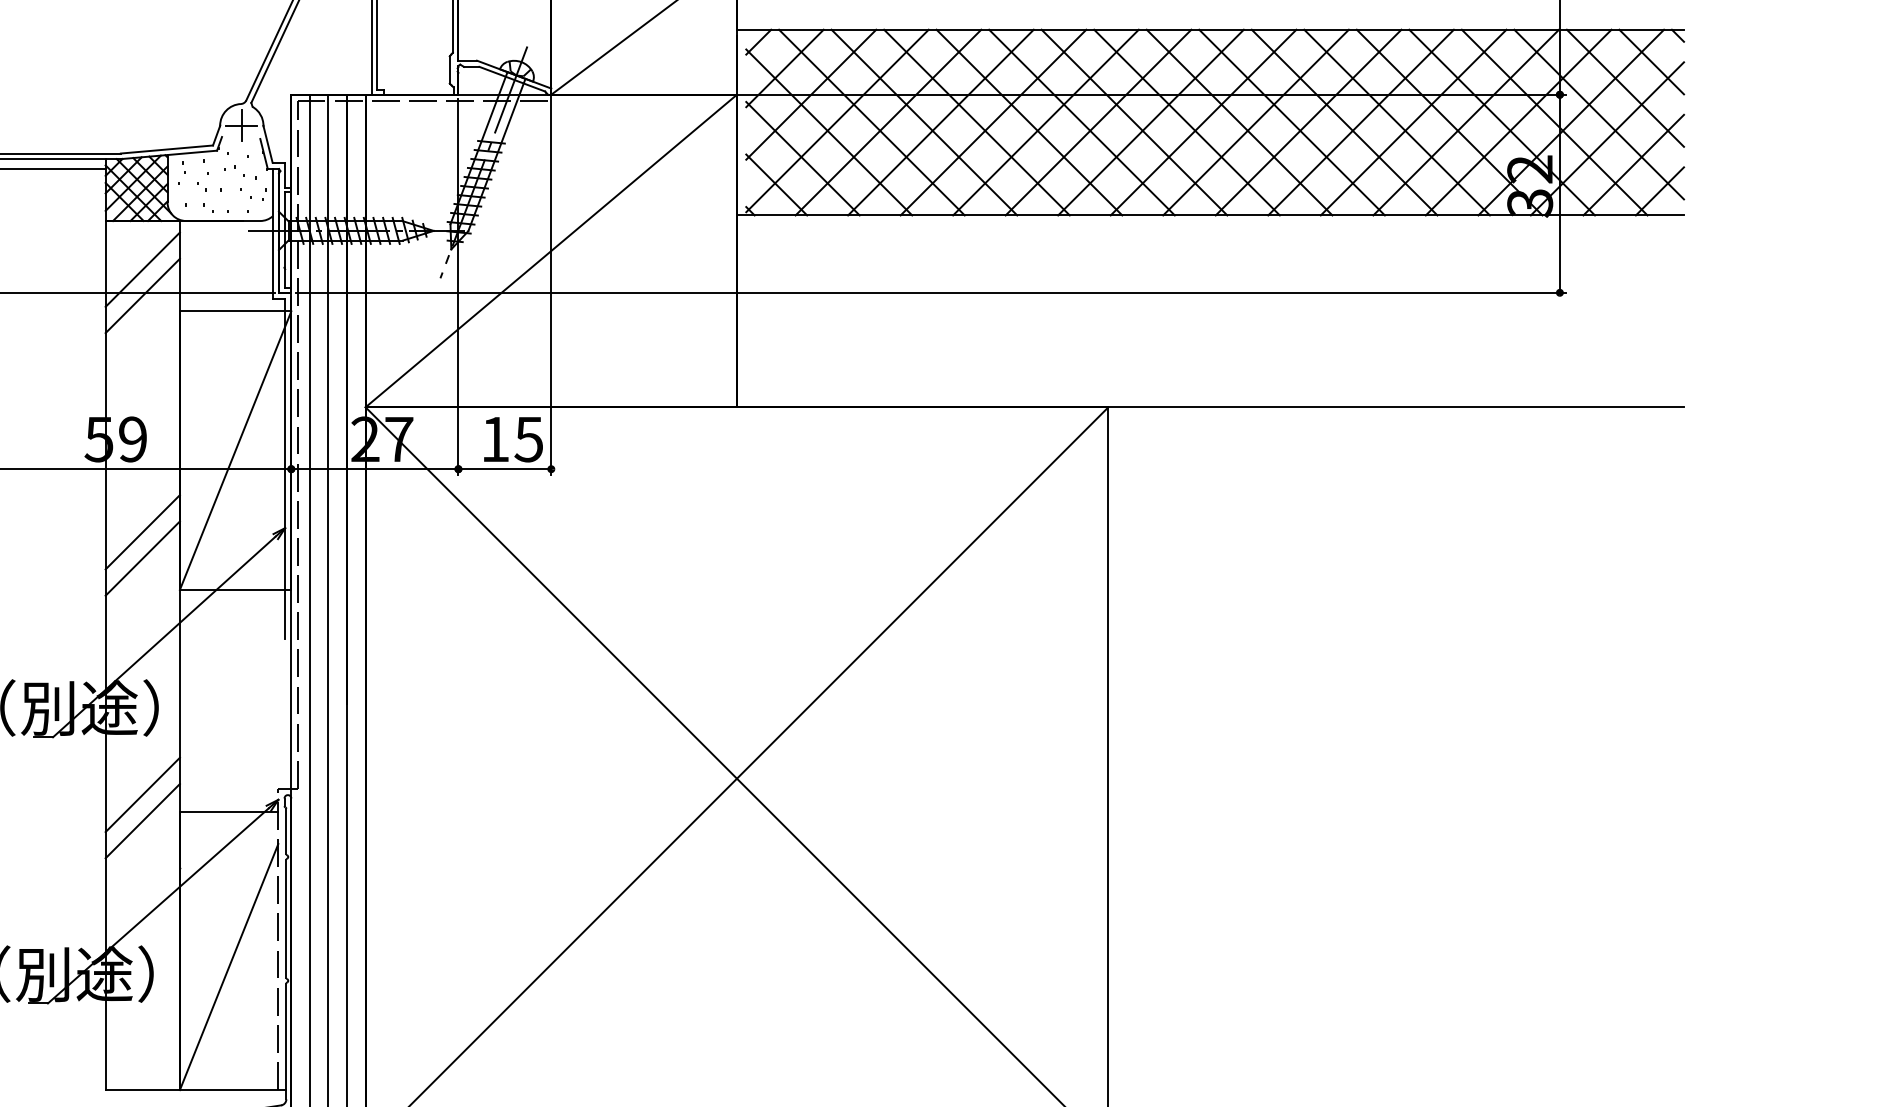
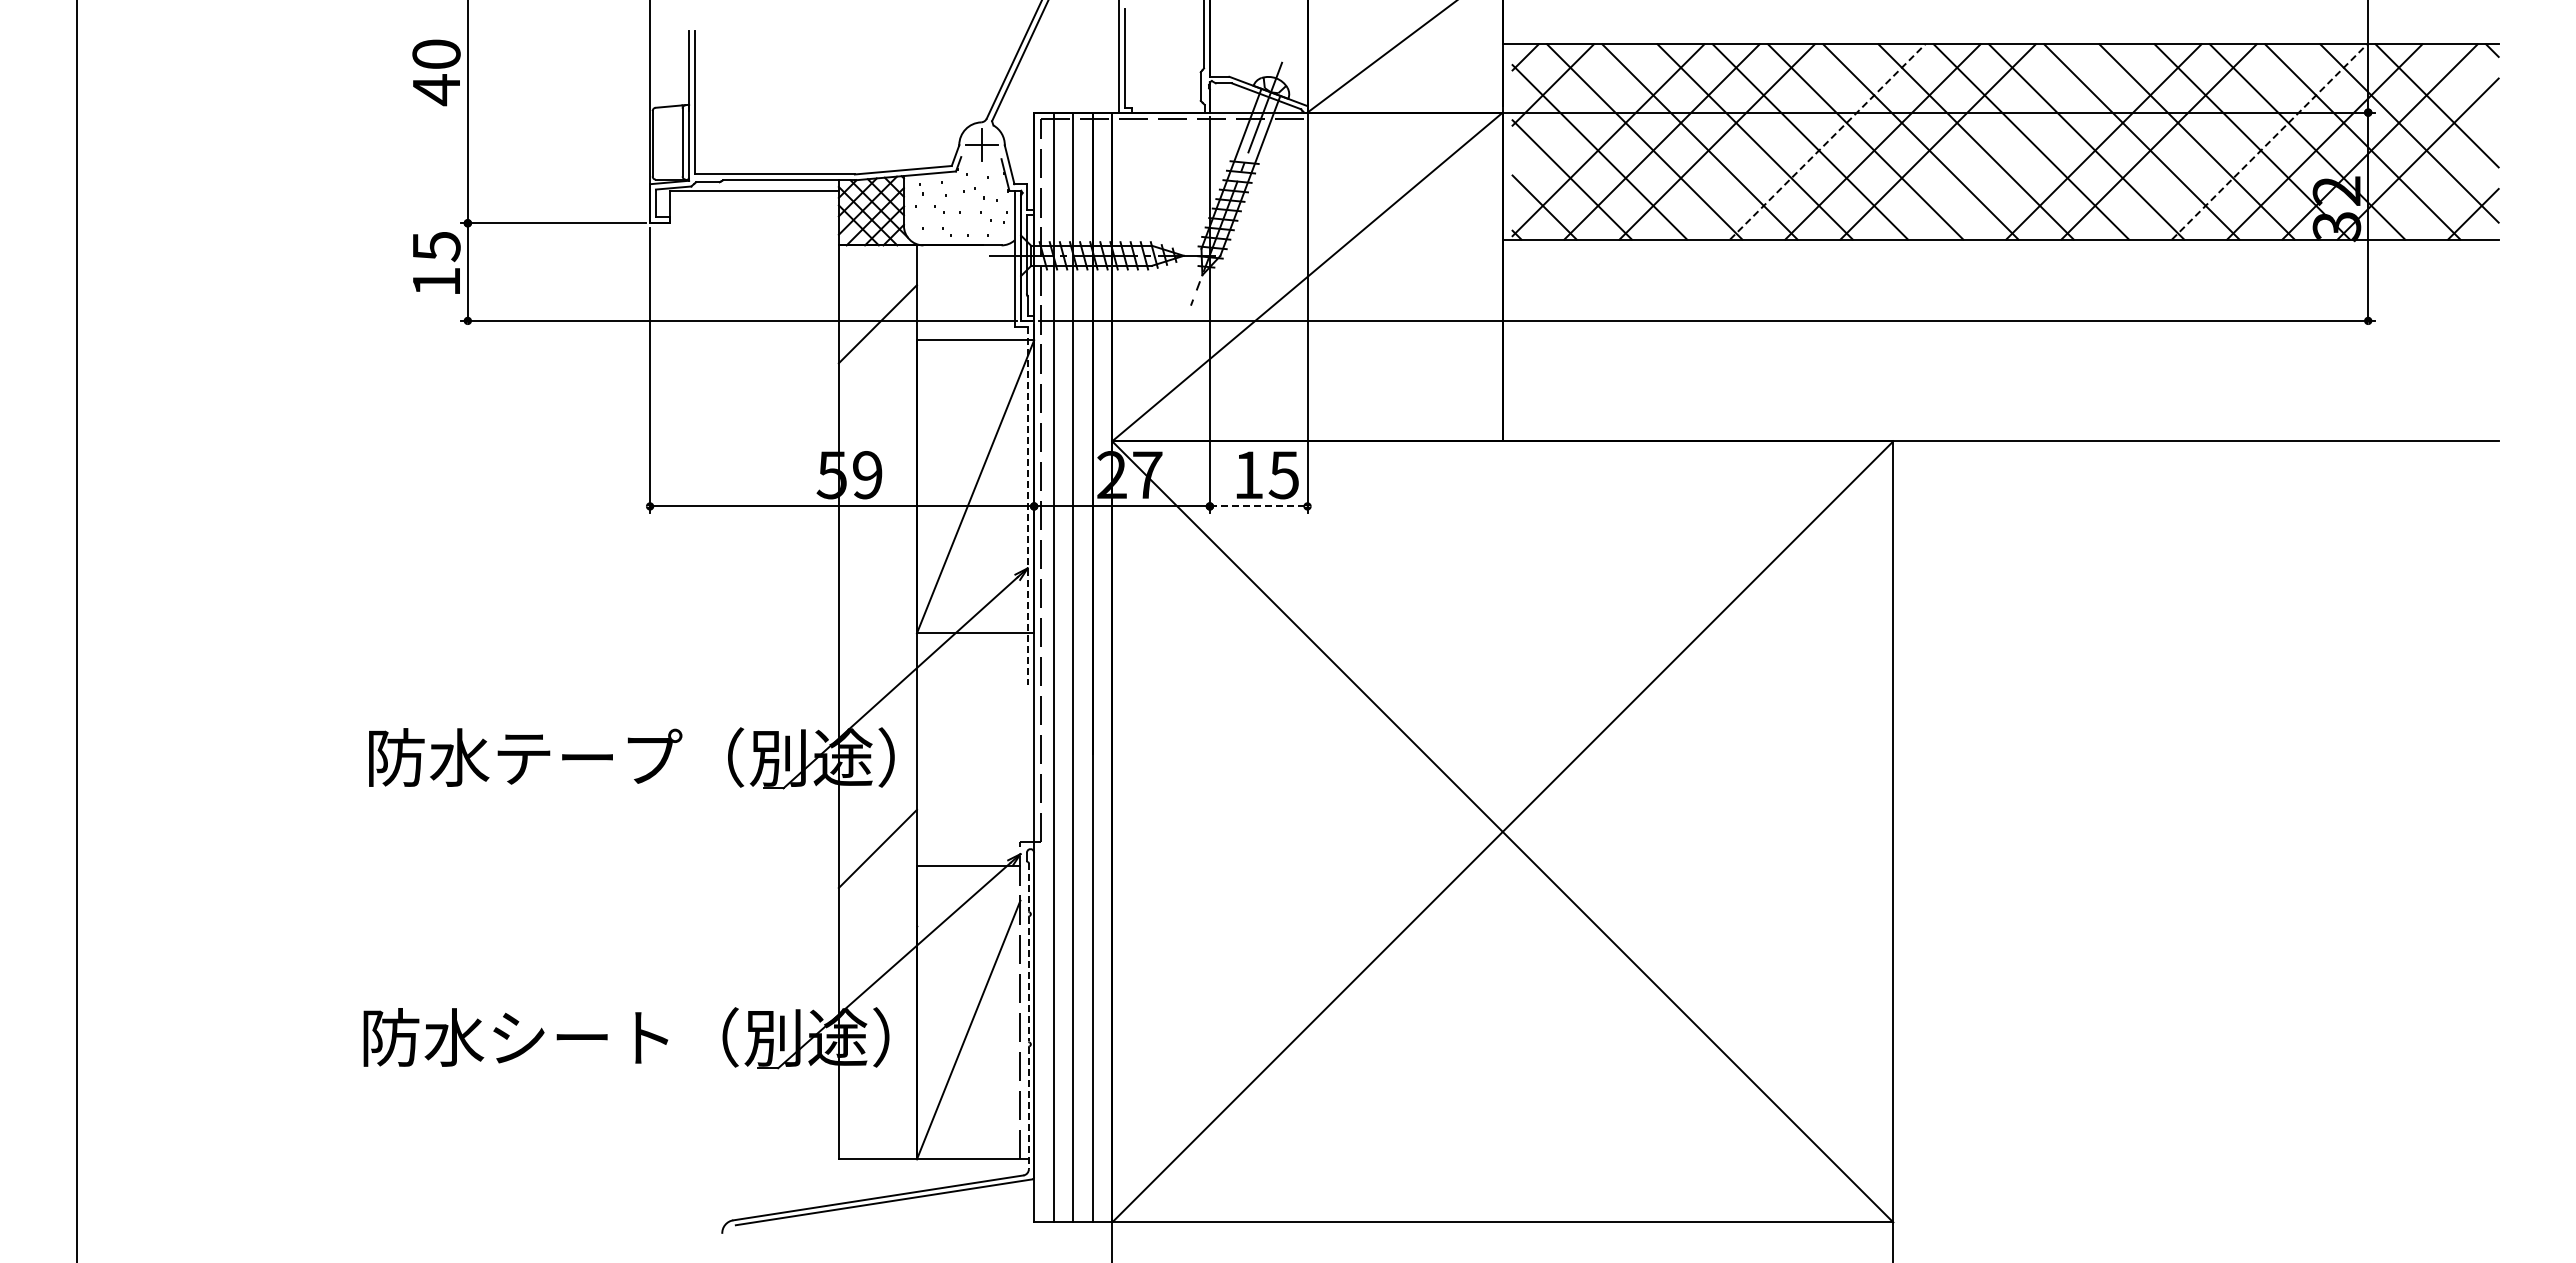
line: (1651, 62) -> (2464, 78), removed
line: (810, 94) -> (1580, 112), removed
line: (993, 122) -> (1772, 141), removed
line: (1046, 122) -> (1828, 141), solid -> dashed
line: (1203, 122) -> (1993, 141), removed
line: (1255, 122) -> (2048, 141), removed
line: (1413, 122) -> (2214, 141), removed
line: (1466, 122) -> (2270, 141), solid -> dashed
line: (1633, 164) -> (2445, 186), removed
line: (142, 269) -> (877, 296), removed
line: (285, 469) -> (1027, 506), solid -> dashed
line: (504, 469) -> (1258, 506), solid -> dashed
line: (142, 532) -> (877, 572), removed
line: (142, 558) -> (877, 600), removed
line: (142, 821) -> (877, 876), removed
line: (285, 831) -> (1028, 887), solid -> dashed
line: (285, 919) -> (1028, 979), solid -> dashed
line: (285, 1041) -> (1028, 1108), solid -> dashed

